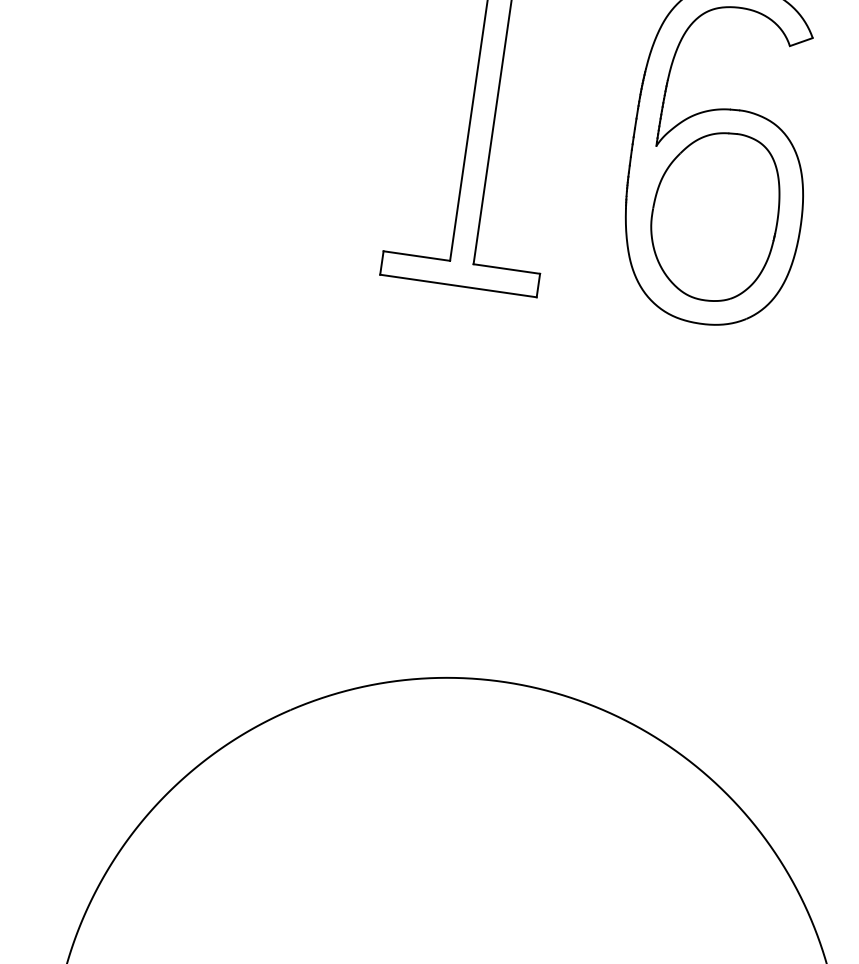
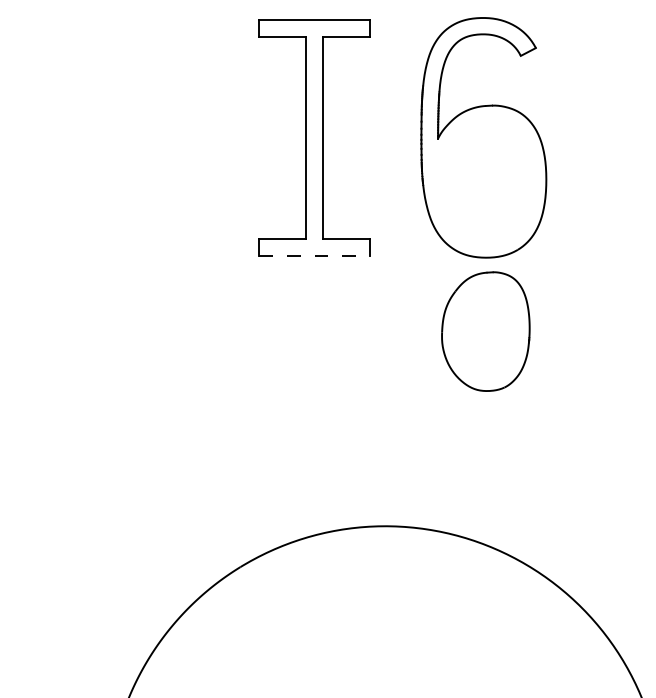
part: (714, 216) -> (485, 331), moved
line: (459, 285) -> (315, 255), solid -> dashed

